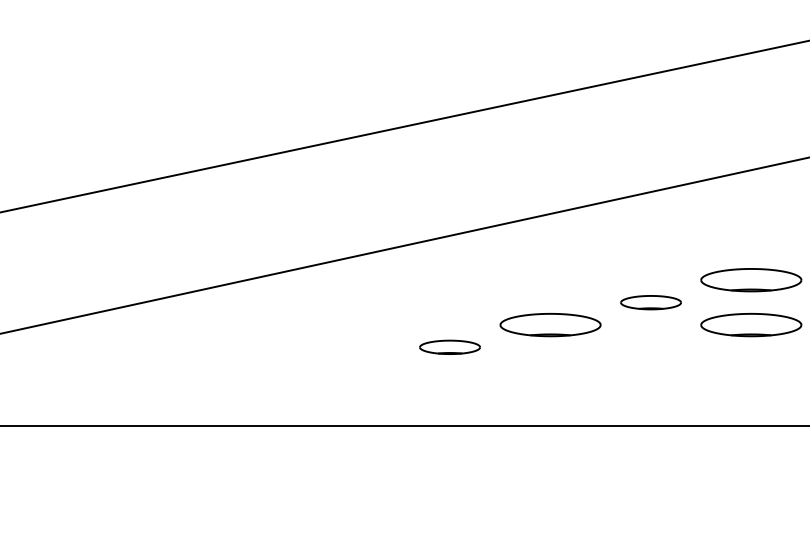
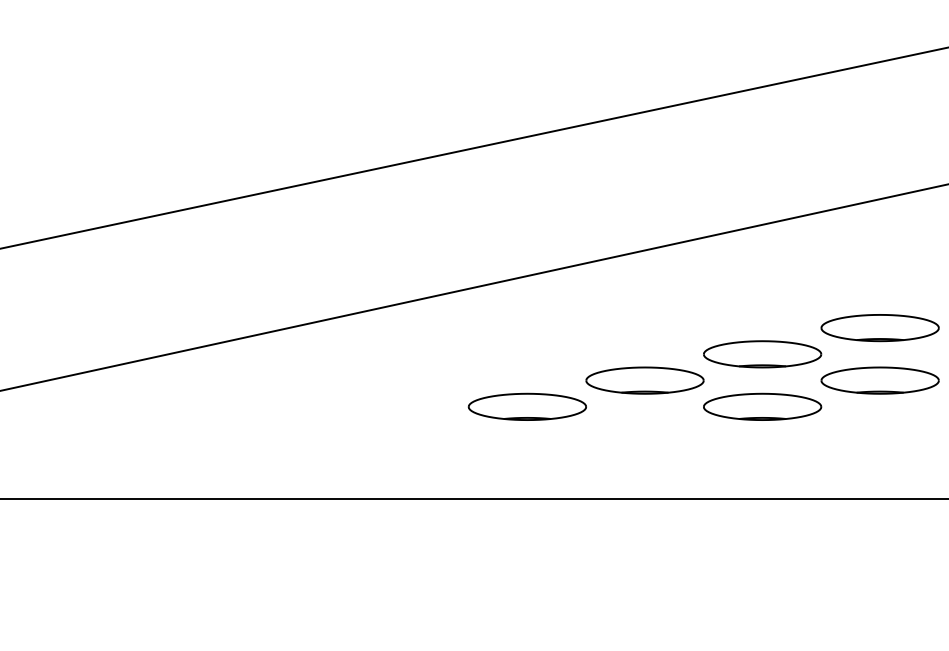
part: (650, 302) -> (762, 354), size x1.67
part: (449, 347) -> (526, 406), size x1.67
part: (650, 347) -> (762, 406), added

